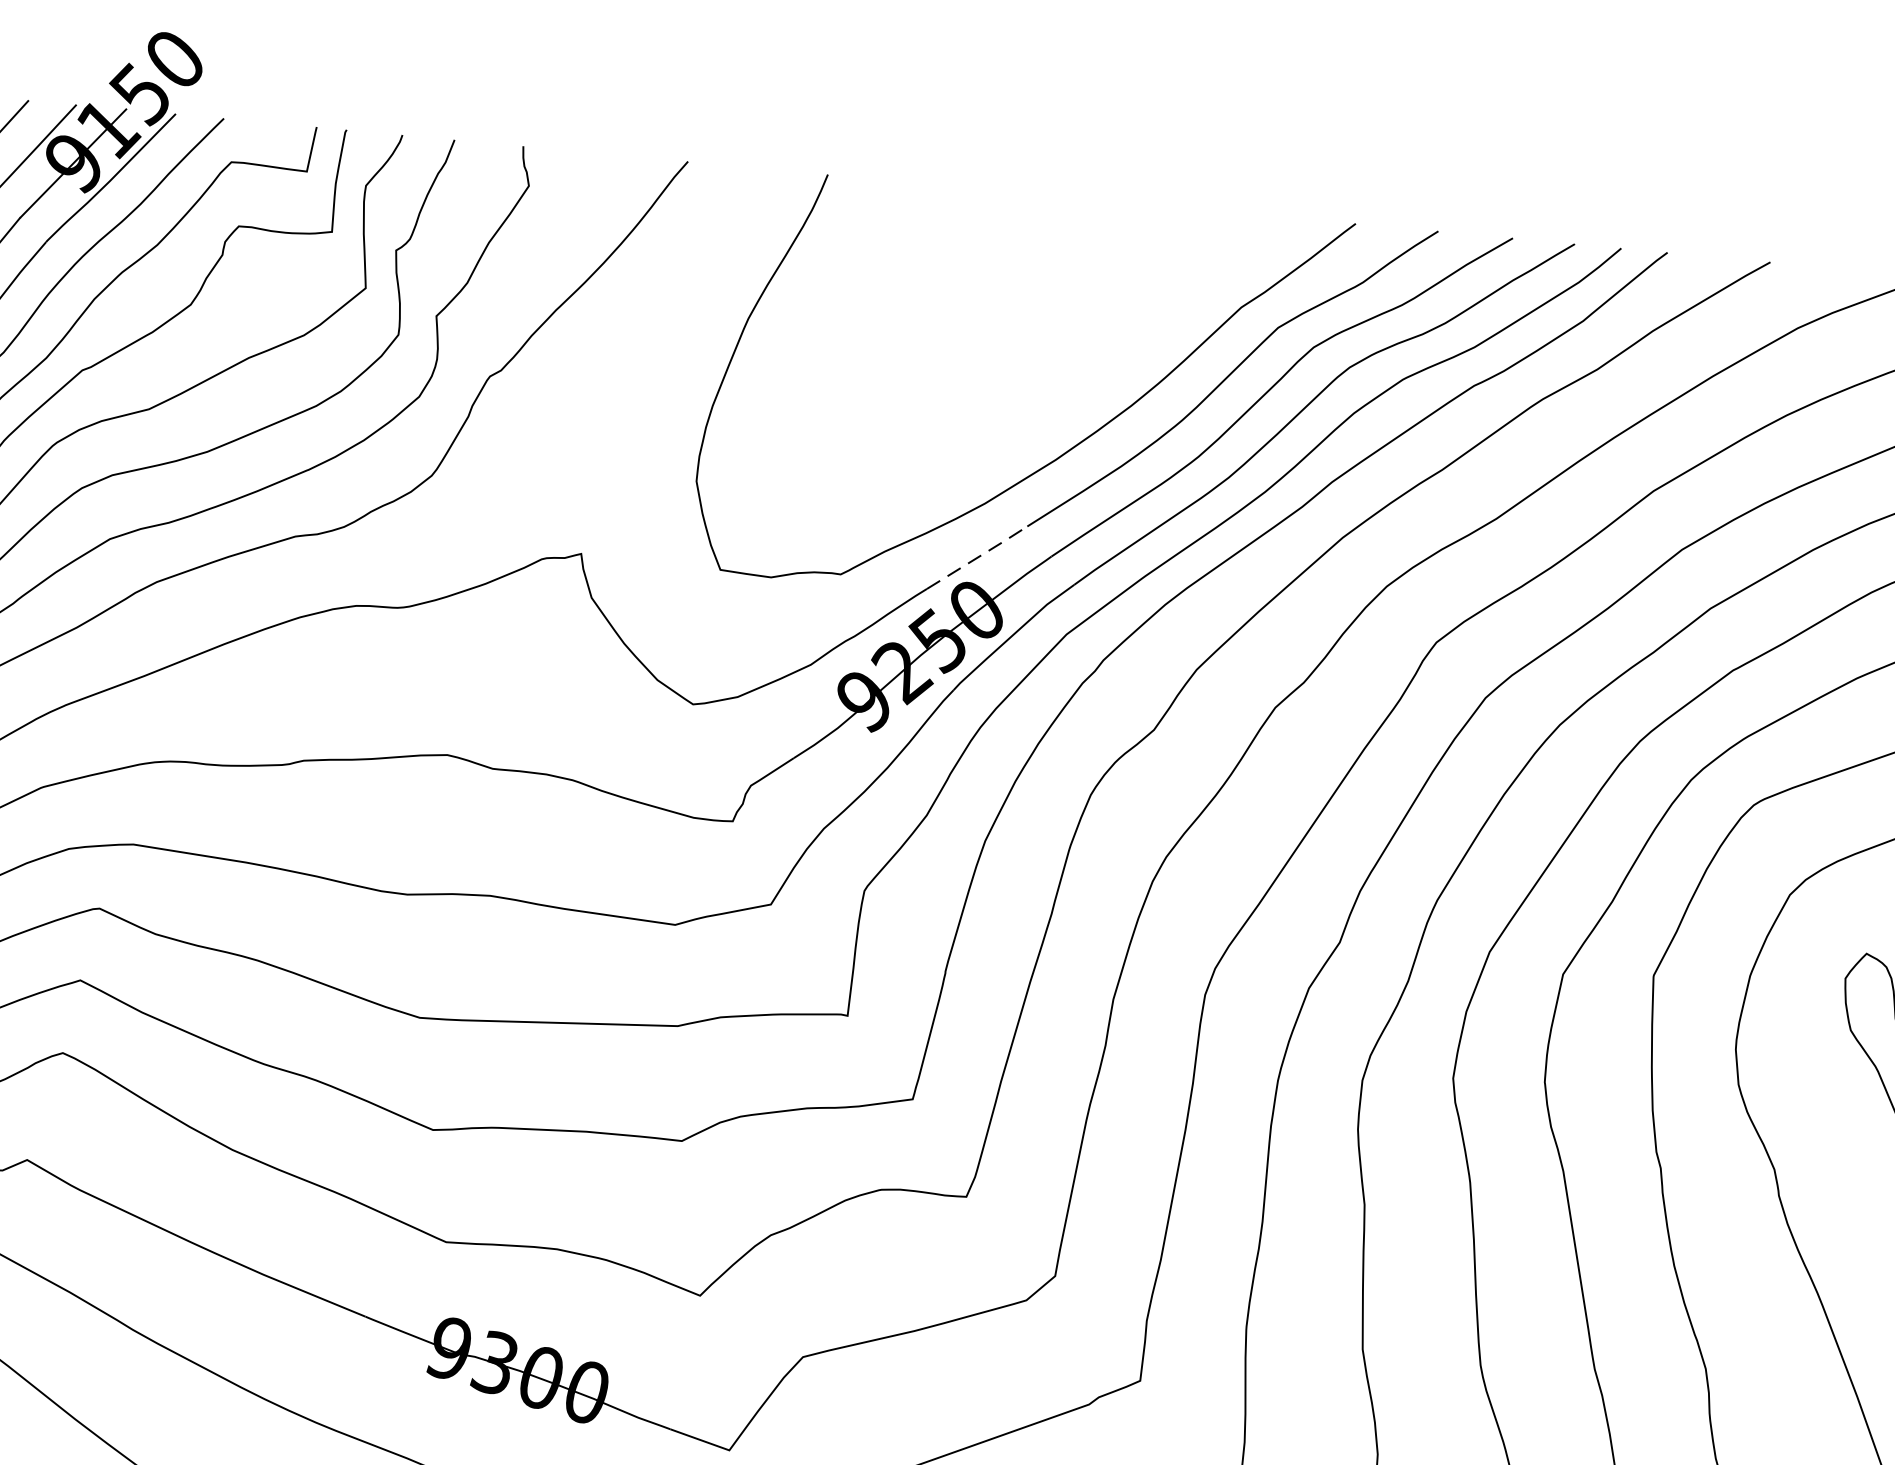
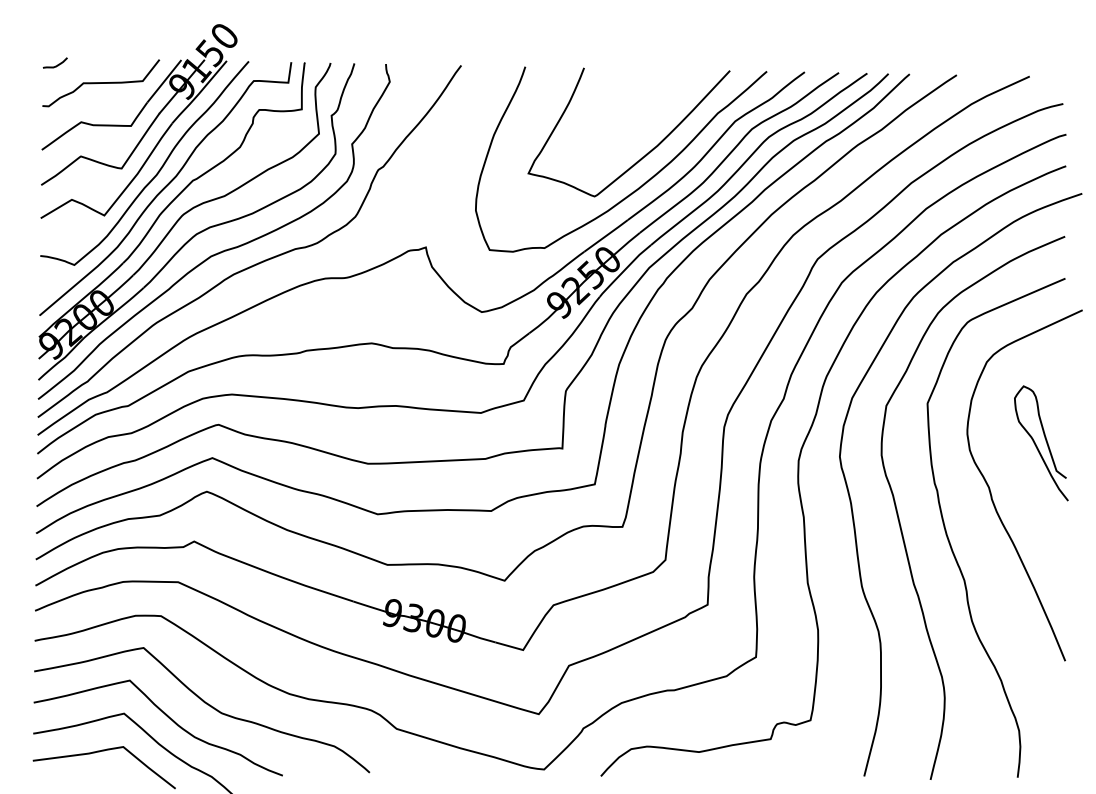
curve: (1081, 381) -> (647, 152), added
line: (978, 556) -> (606, 235), dashed -> solid

